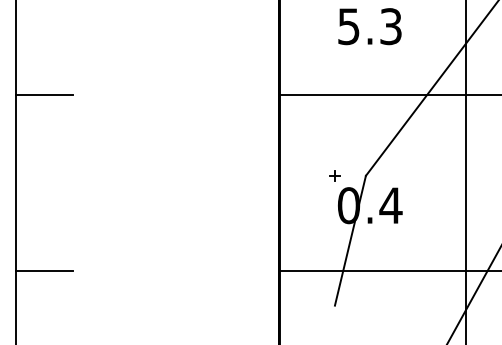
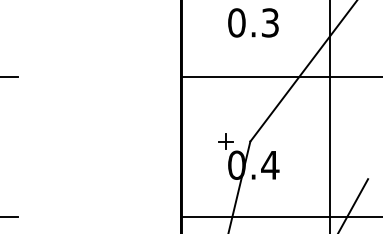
text: (348, 26) -> (236, 22), 5.3 -> 0.3
part: (334, 175) -> (225, 141), size x1.67

